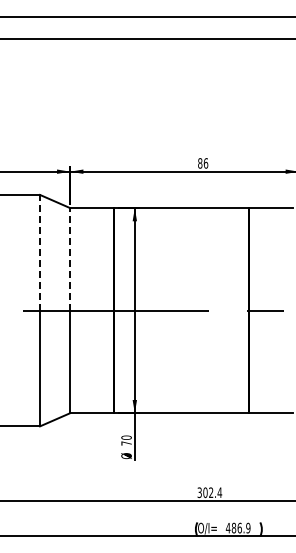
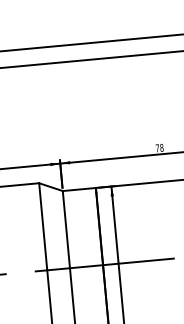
text: (203, 163) -> (160, 148), 86 -> 78
line: (40, 252) -> (43, 226), dashed -> solid
line: (70, 258) -> (66, 228), dashed -> solid

